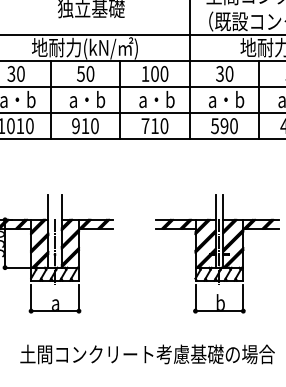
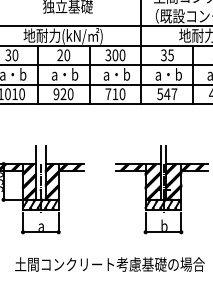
text: (81, 74) -> (60, 55), 50 -> 20
text: (145, 74) -> (108, 55), 100 -> 300
text: (228, 74) -> (170, 55), 30 -> 35
text: (85, 125) -> (63, 93), 910 -> 920
text: (228, 126) -> (170, 94), 590 -> 547

